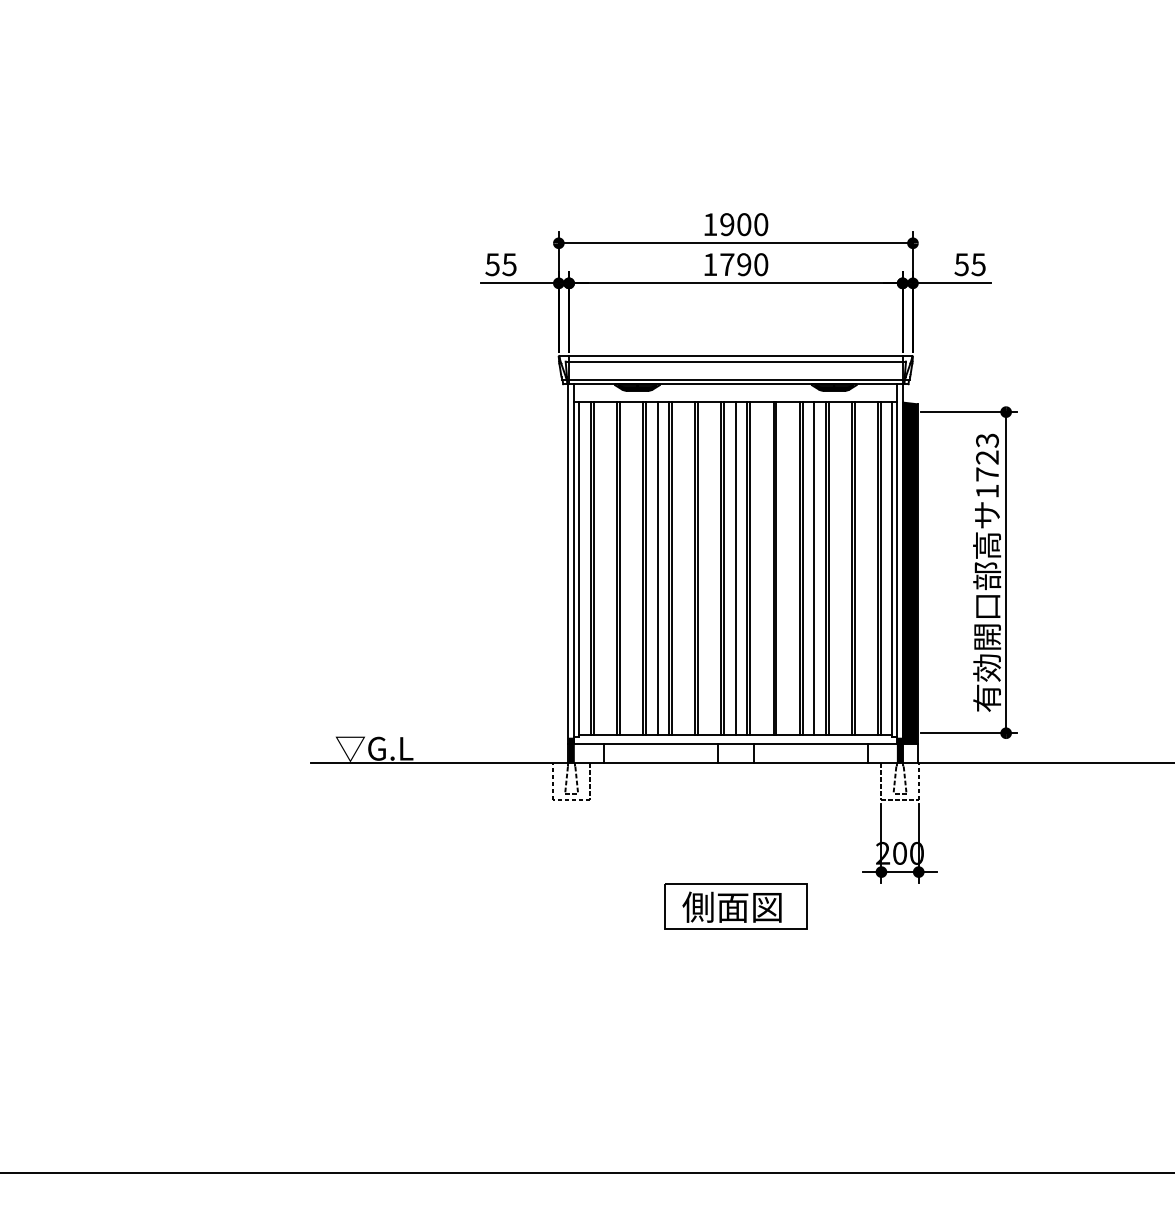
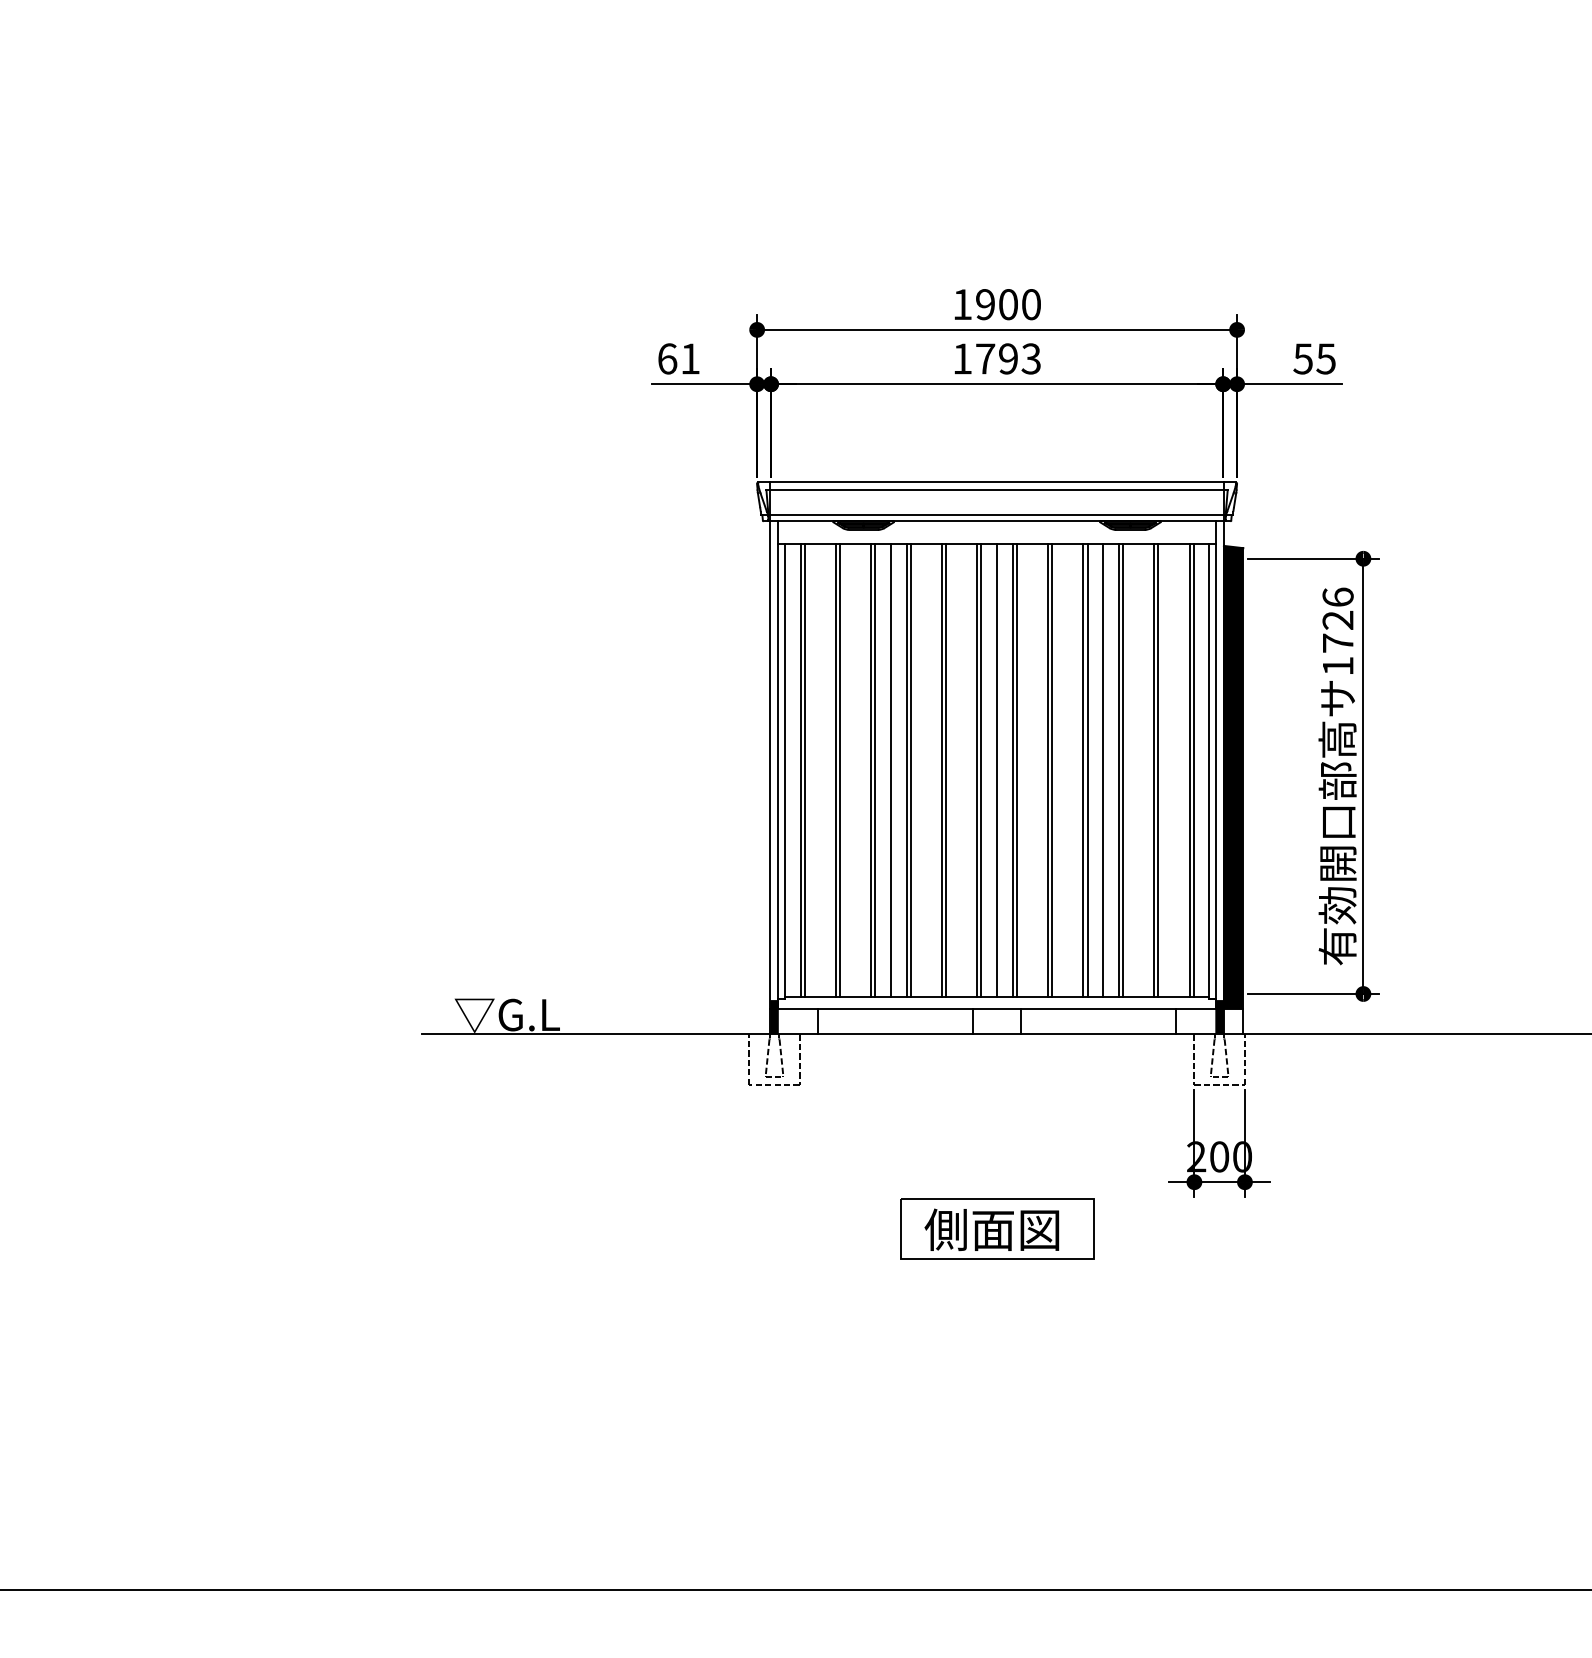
text: (500, 264) -> (678, 358), 55 -> 61
text: (760, 264) -> (1030, 358), 1790 -> 1793
text: (987, 440) -> (1337, 597), 1723 -> 1726

